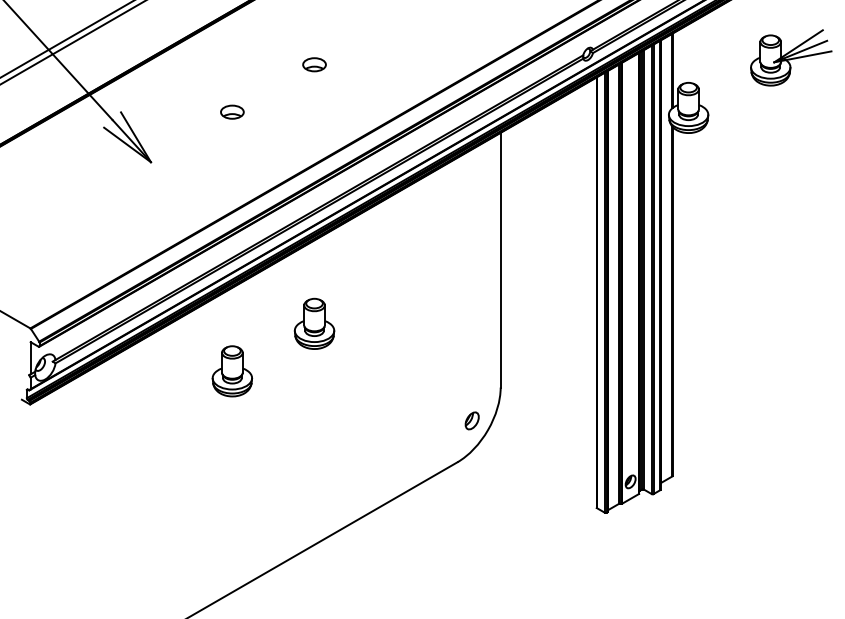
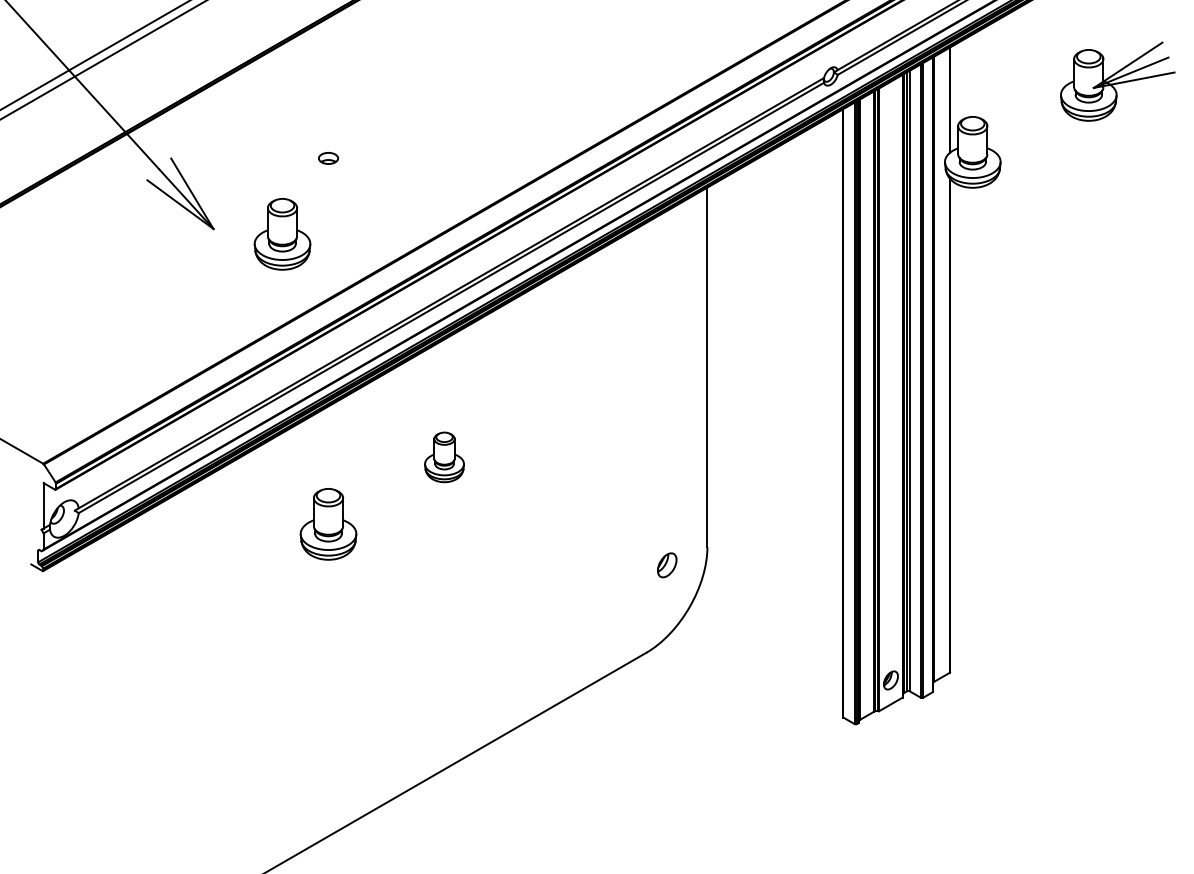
part: (314, 64) -> (444, 91), removed
part: (232, 112) -> (328, 158), size x0.6
part: (199, 166) -> (282, 234), added
part: (314, 324) -> (444, 457), size x0.7
part: (472, 421) -> (667, 565), moved

